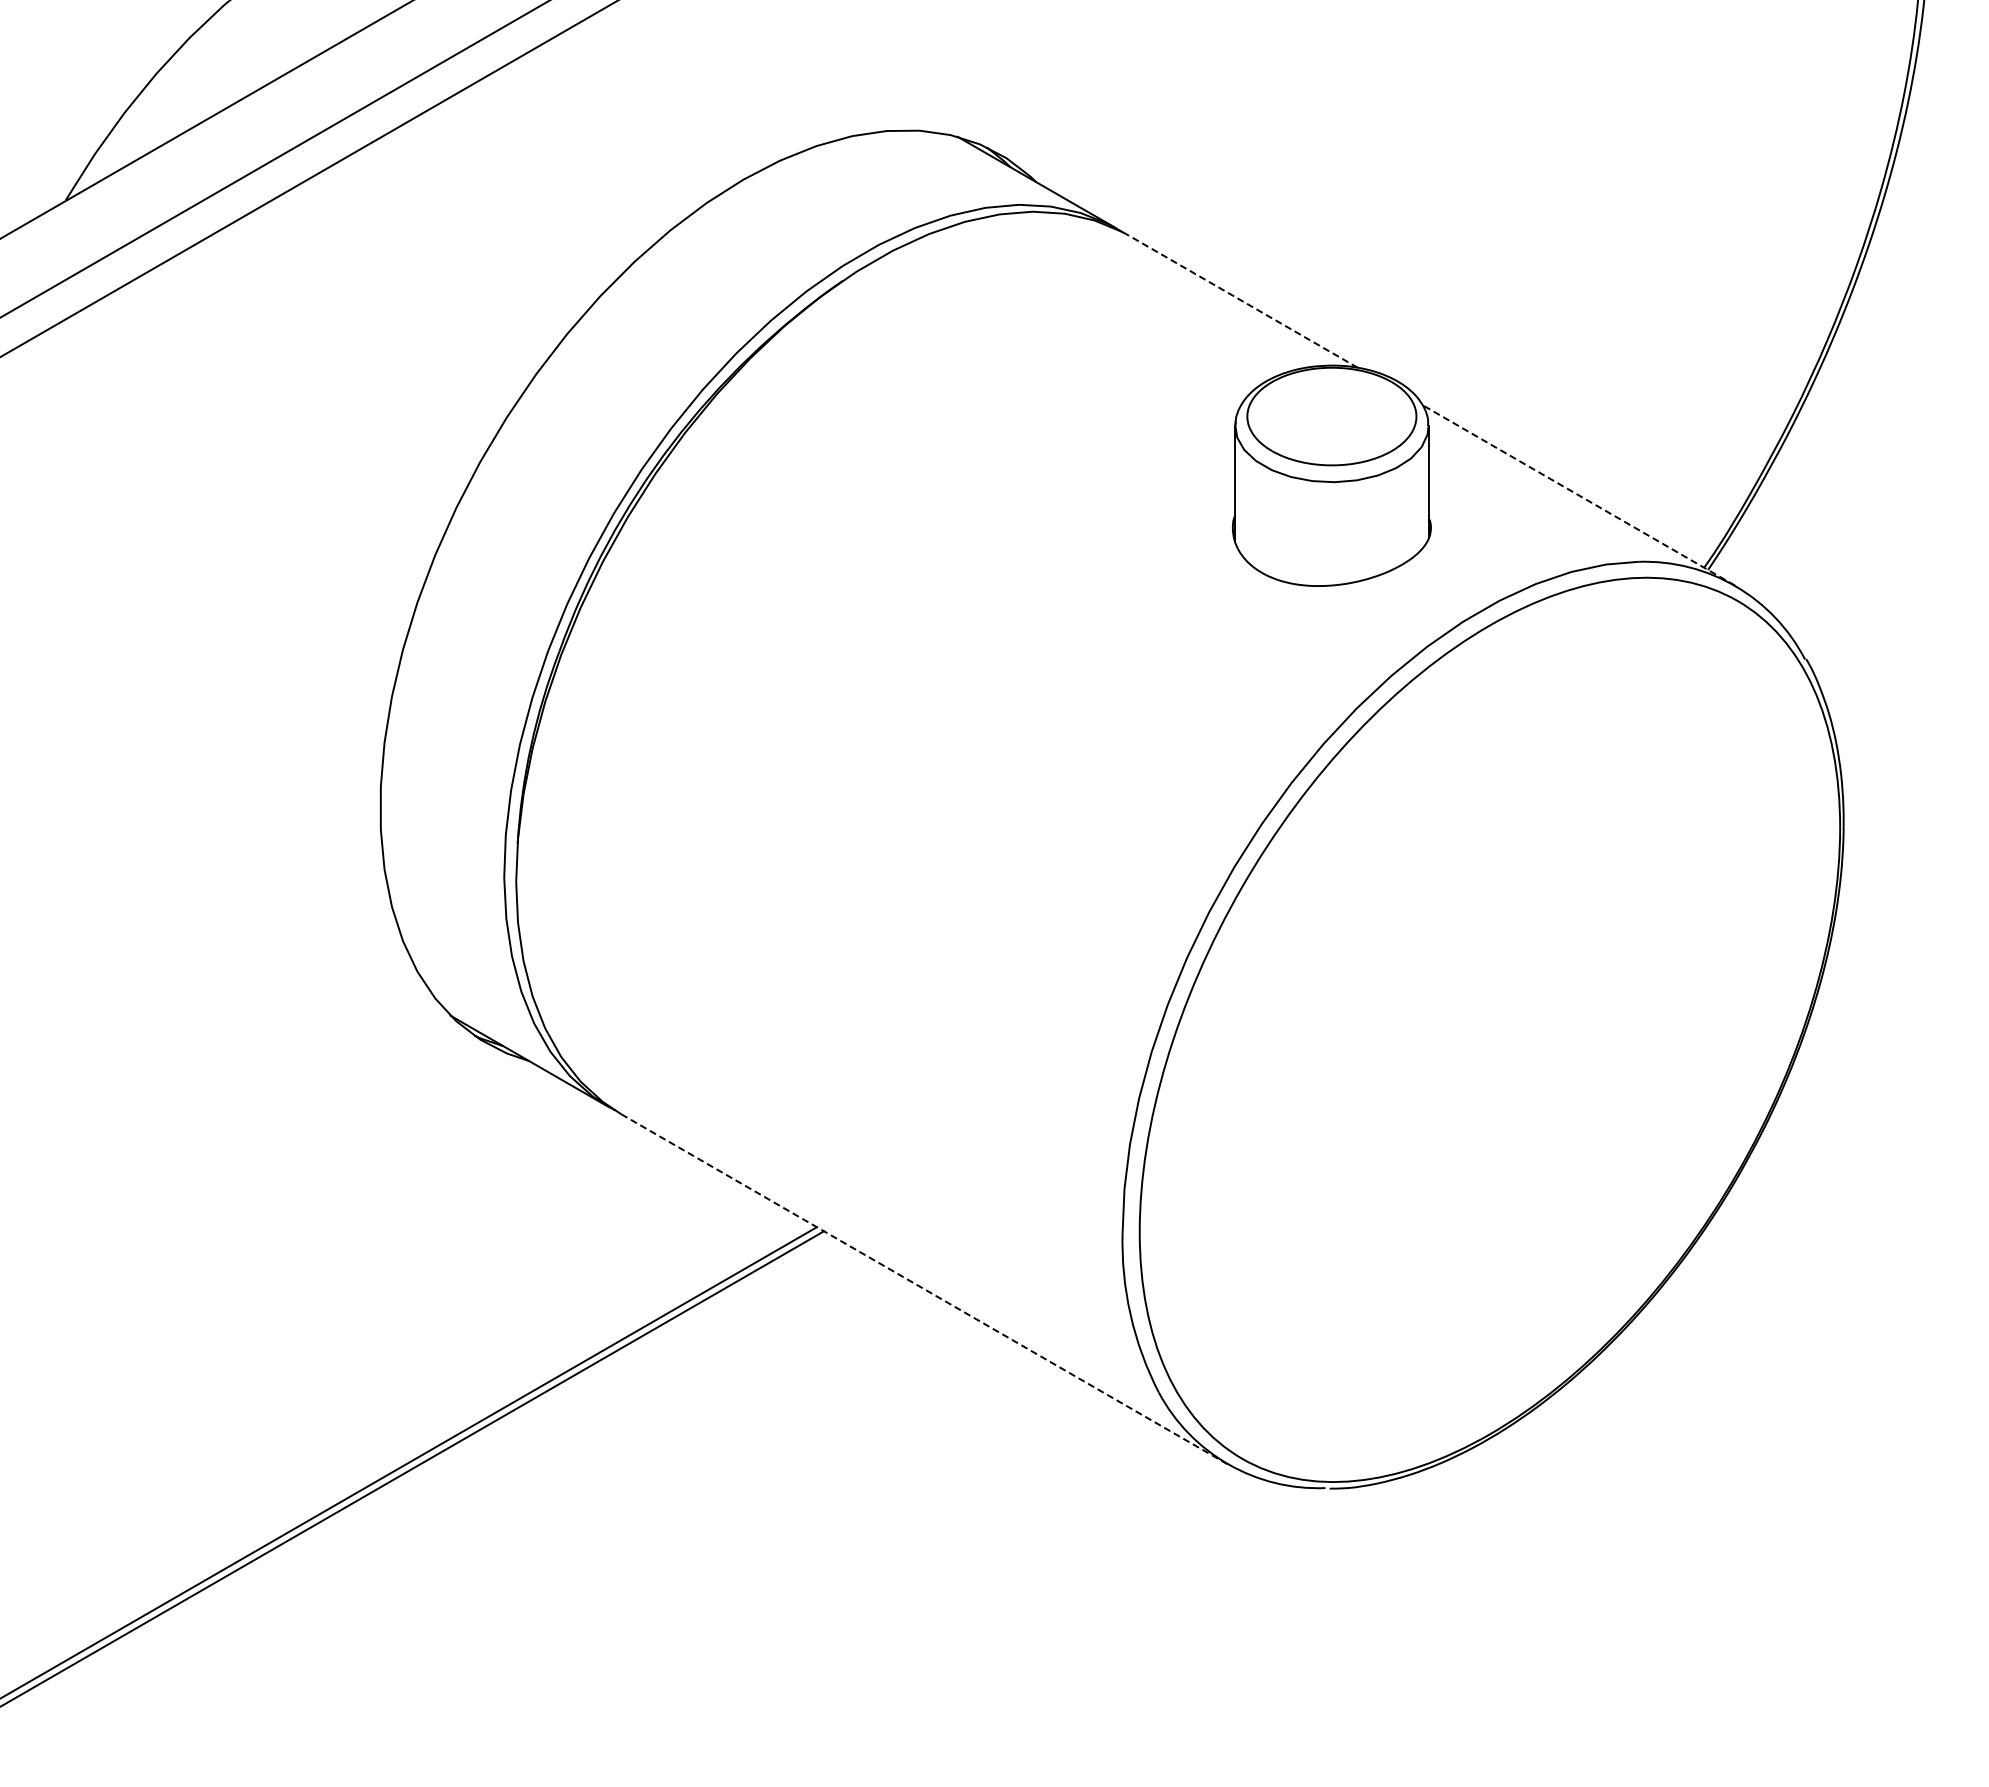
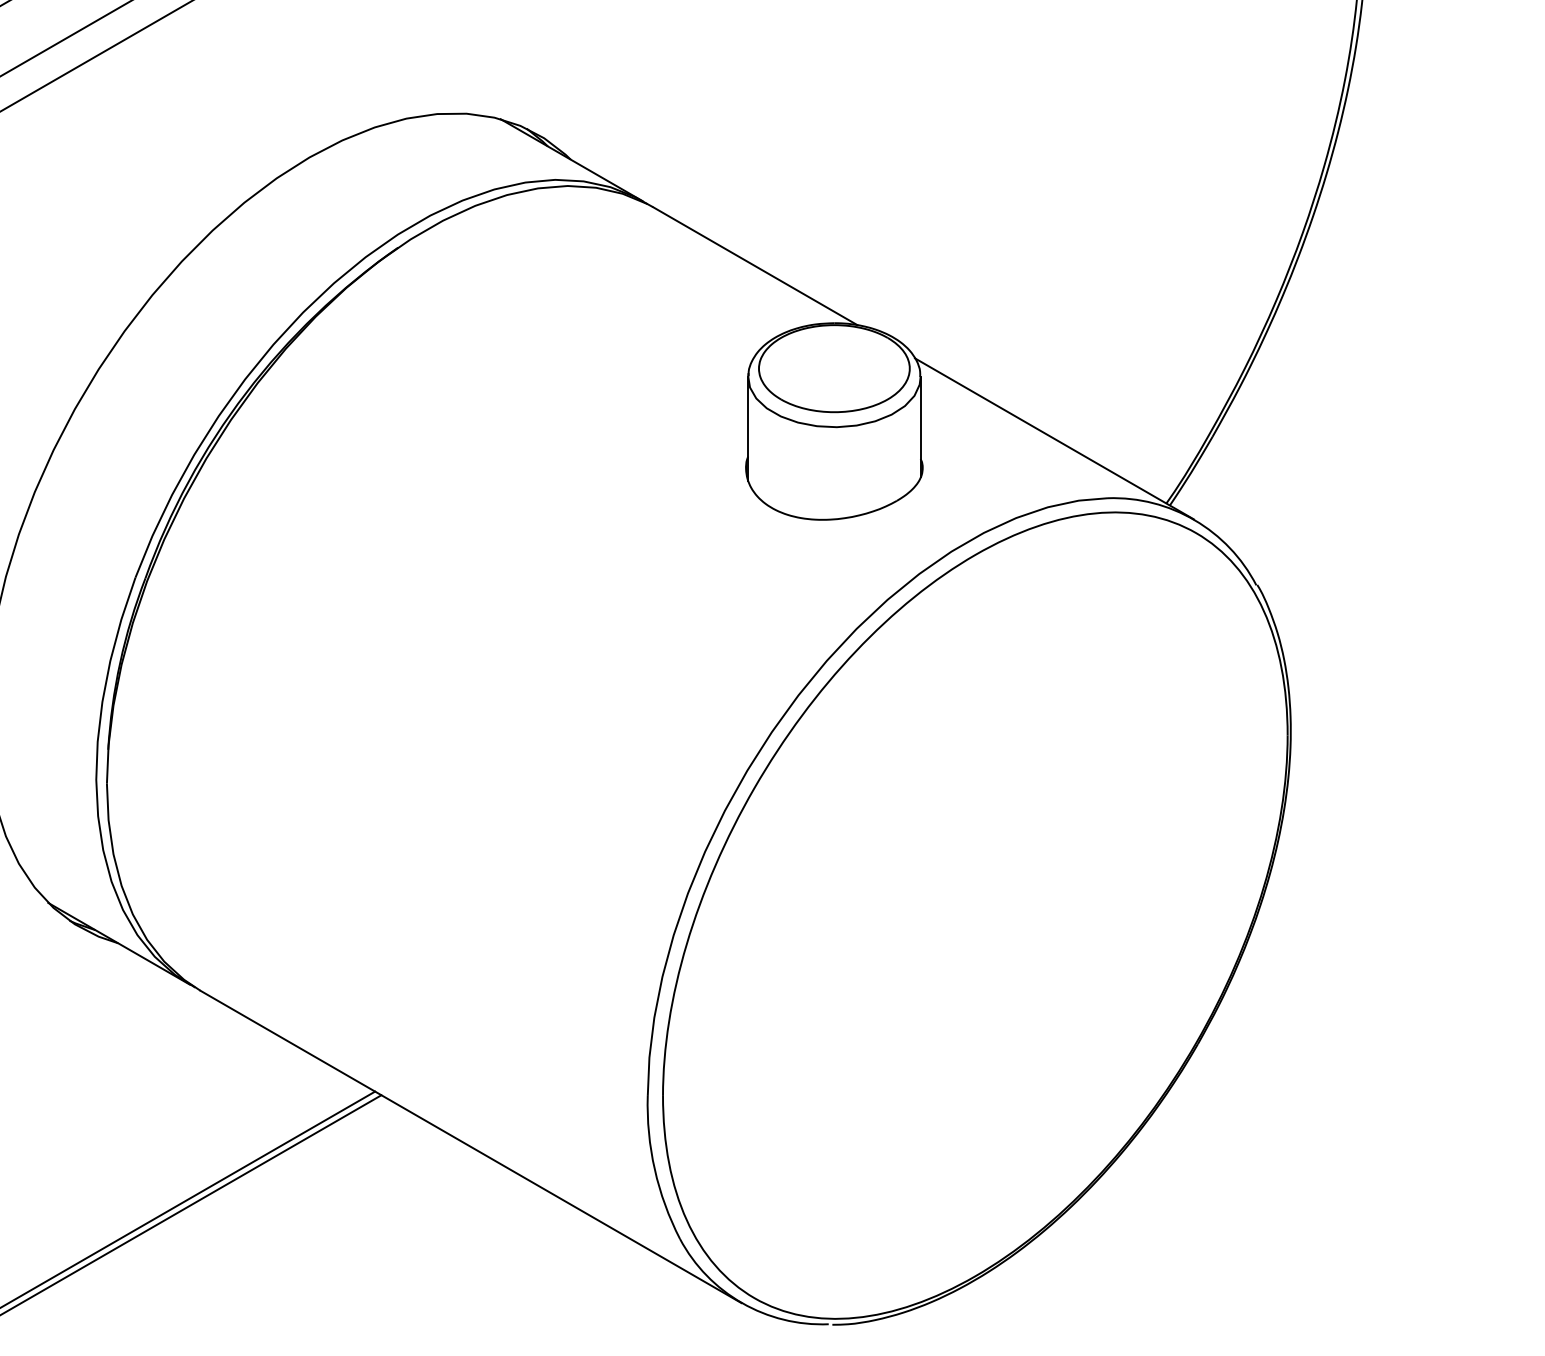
line: (1242, 301) -> (754, 266), dashed -> solid
line: (1578, 495) -> (1054, 439), dashed -> solid
line: (924, 1289) -> (471, 1147), dashed -> solid

